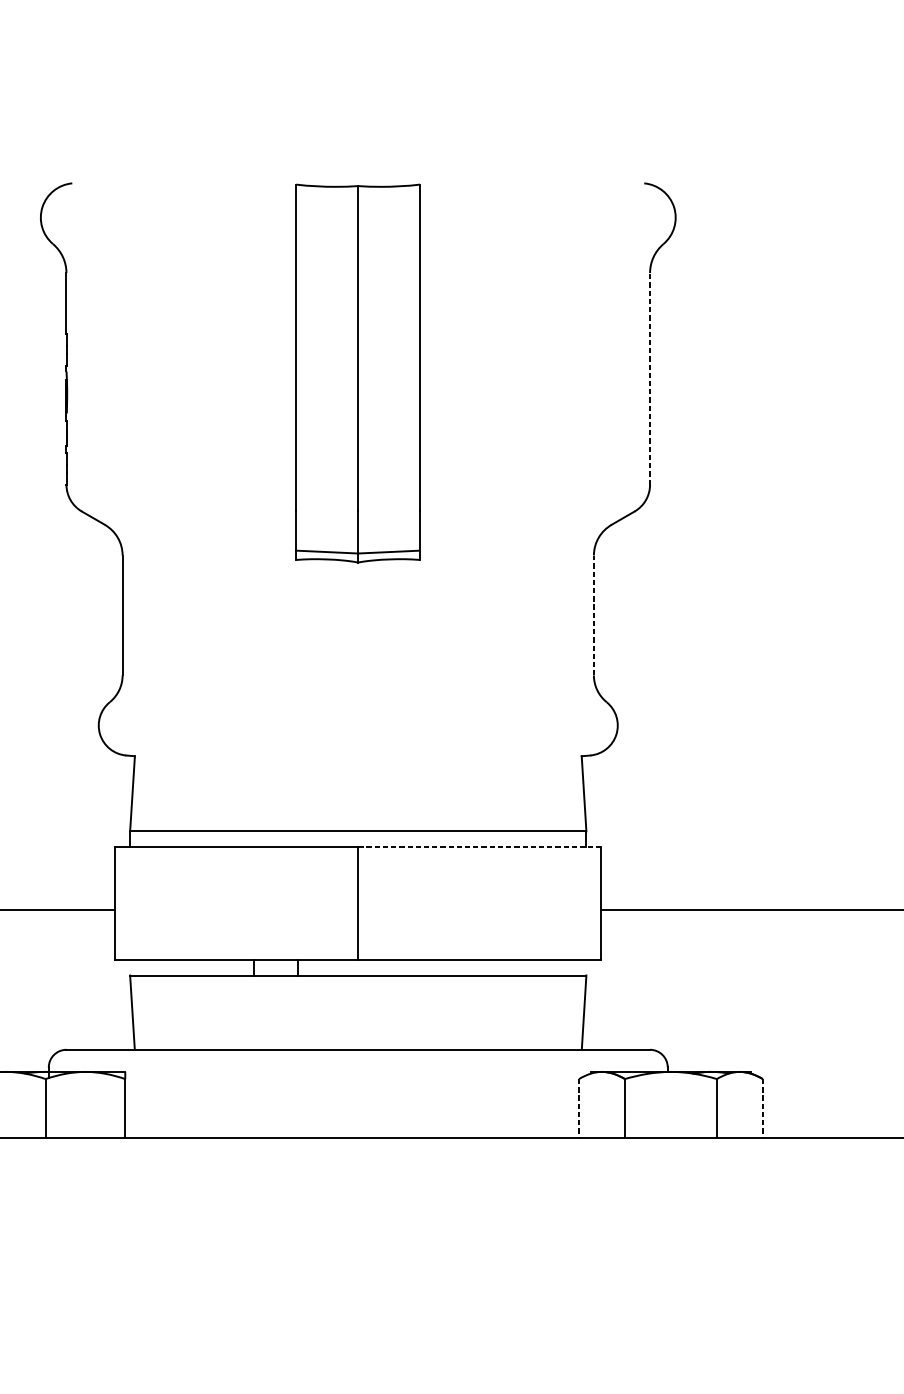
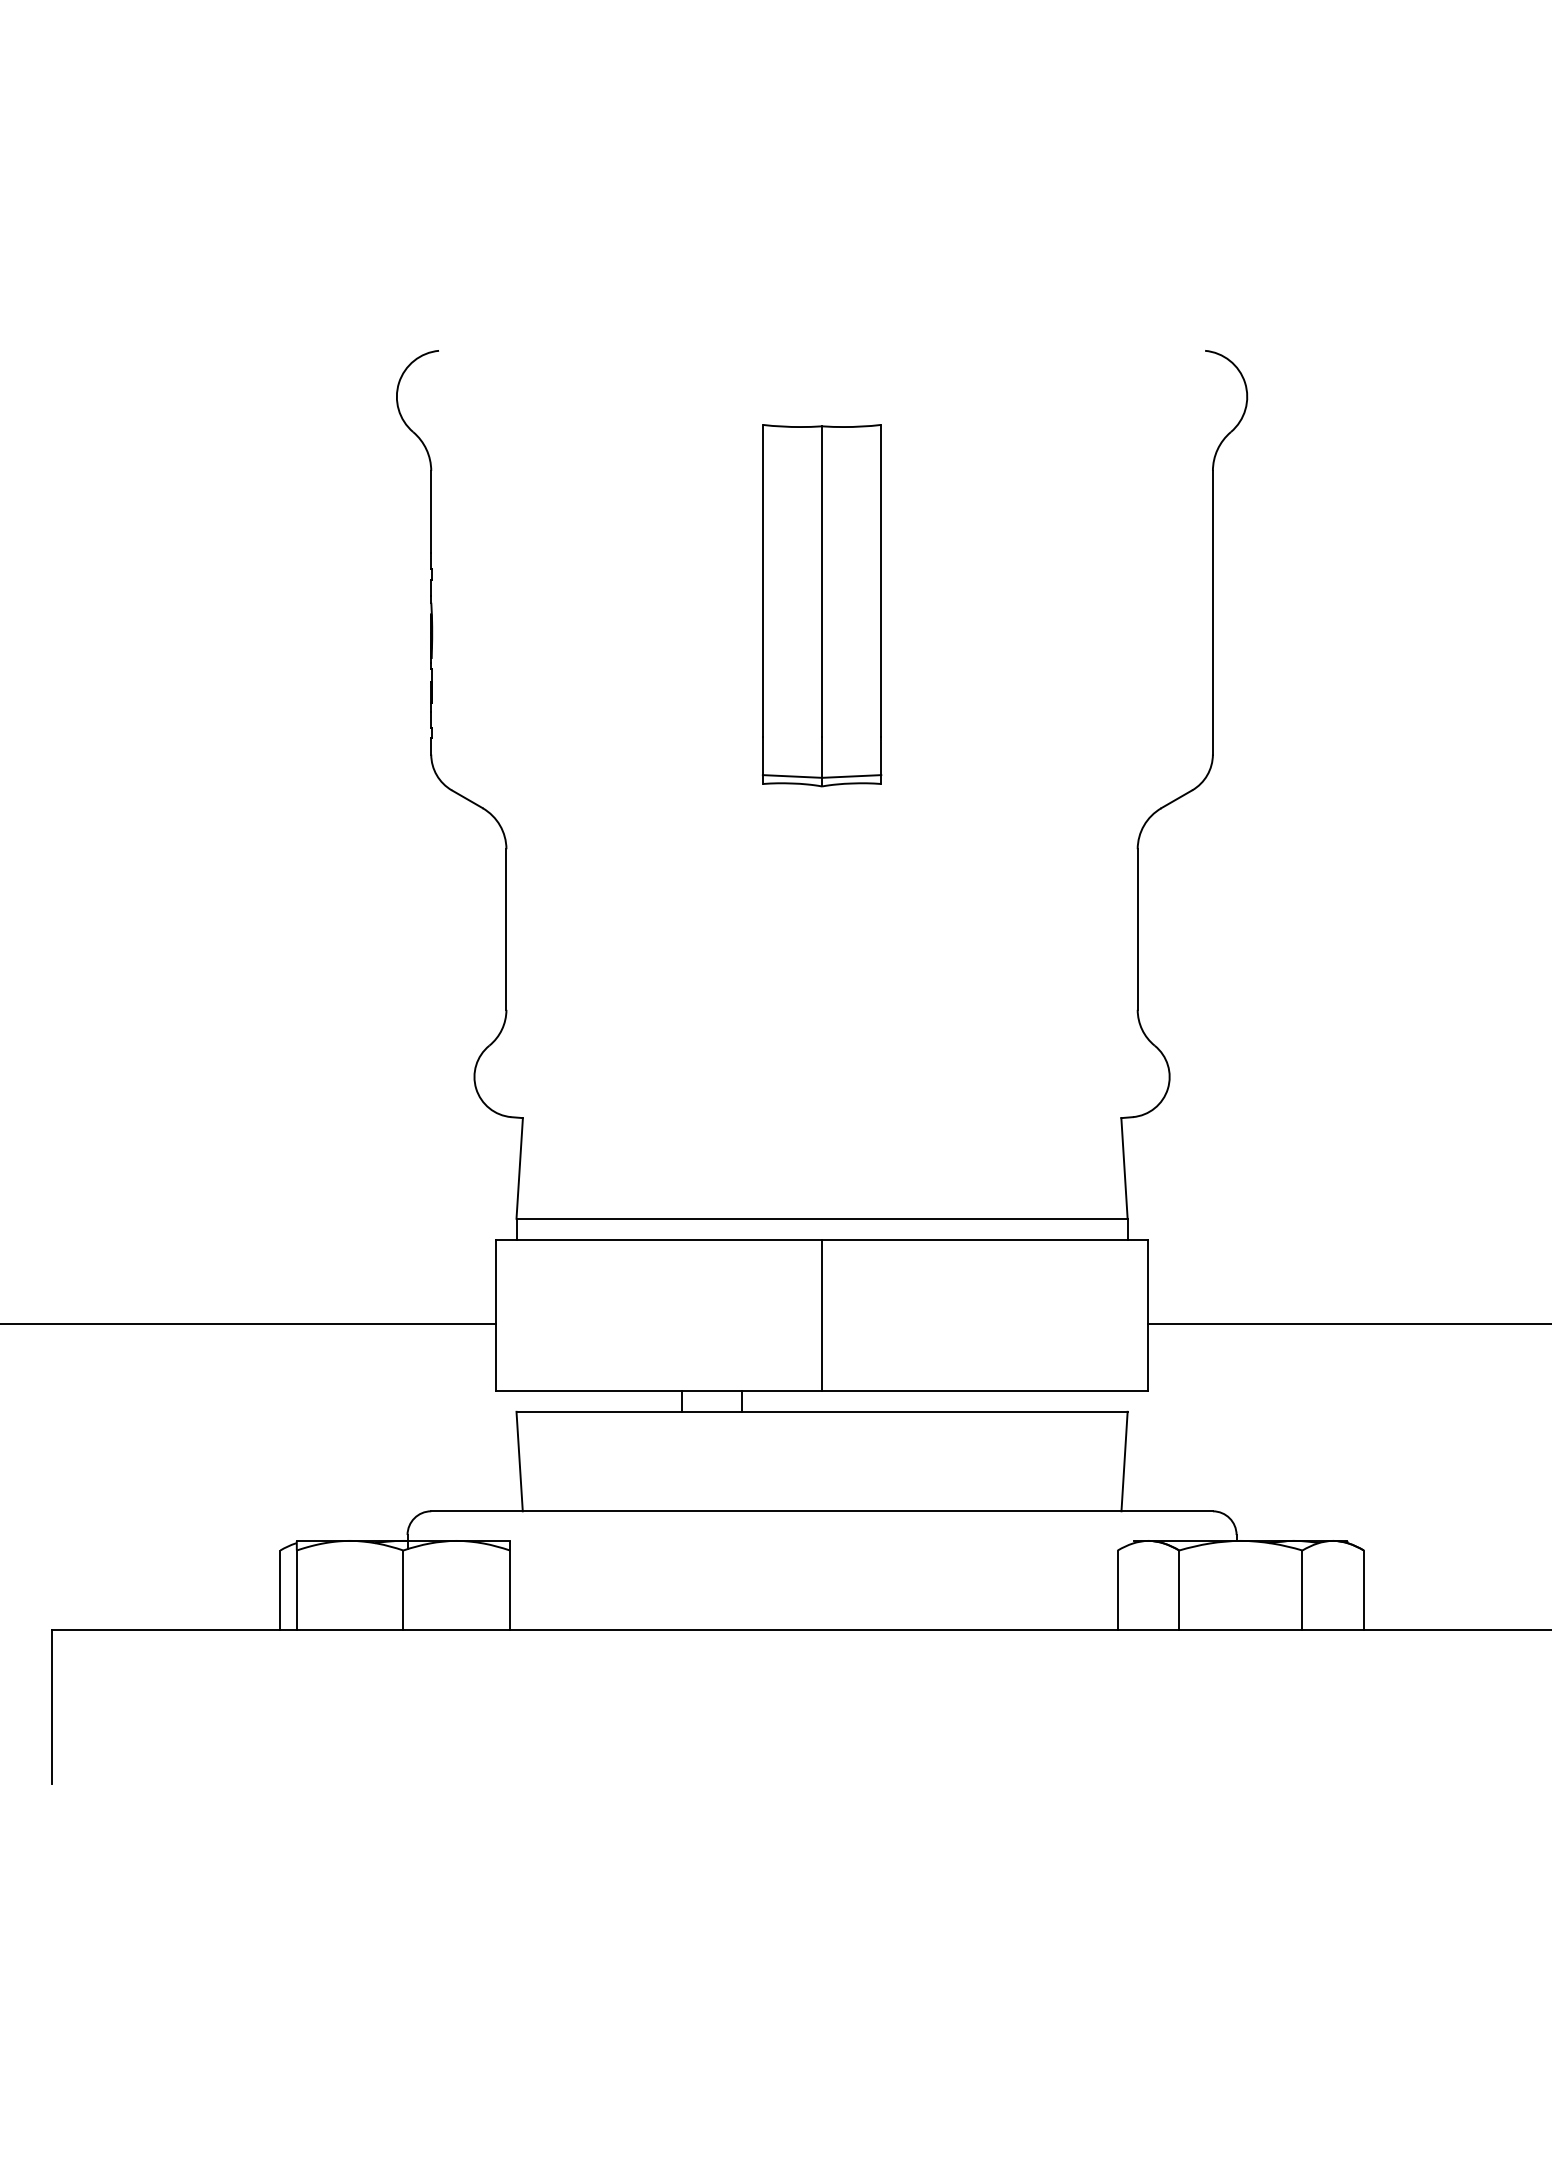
part: (358, 373) -> (822, 605), size x0.71
line: (649, 378) -> (1212, 612), dashed -> solid
line: (593, 615) -> (1137, 929), dashed -> solid
line: (479, 847) -> (984, 1240), dashed -> solid
line: (578, 1108) -> (1117, 1590), dashed -> solid
line: (762, 1108) -> (1363, 1590), dashed -> solid

